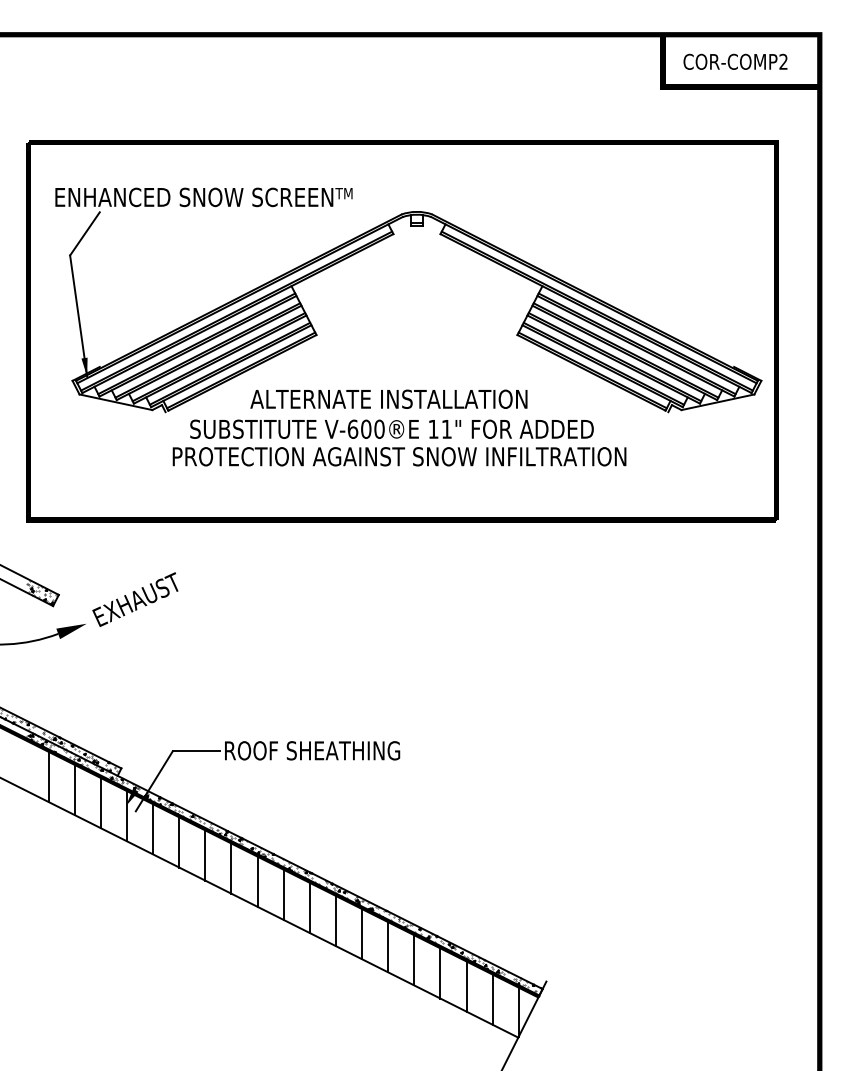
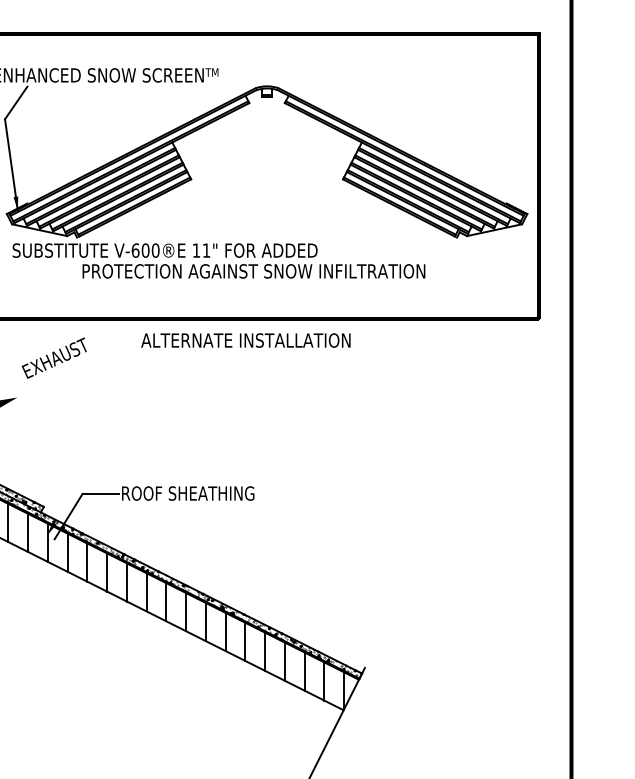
text: (388, 398) -> (245, 339), moved
text: (391, 428) -> (164, 250), moved
text: (135, 599) -> (54, 358), moved

